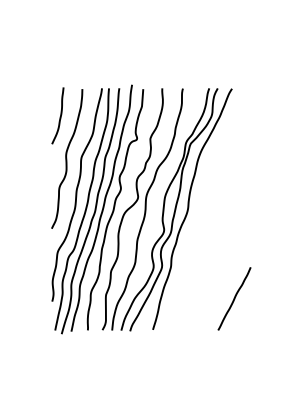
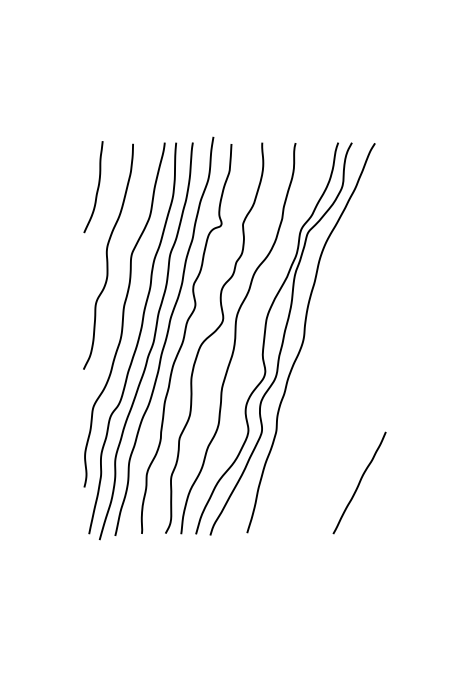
line: (234, 298) -> (359, 482), moved

